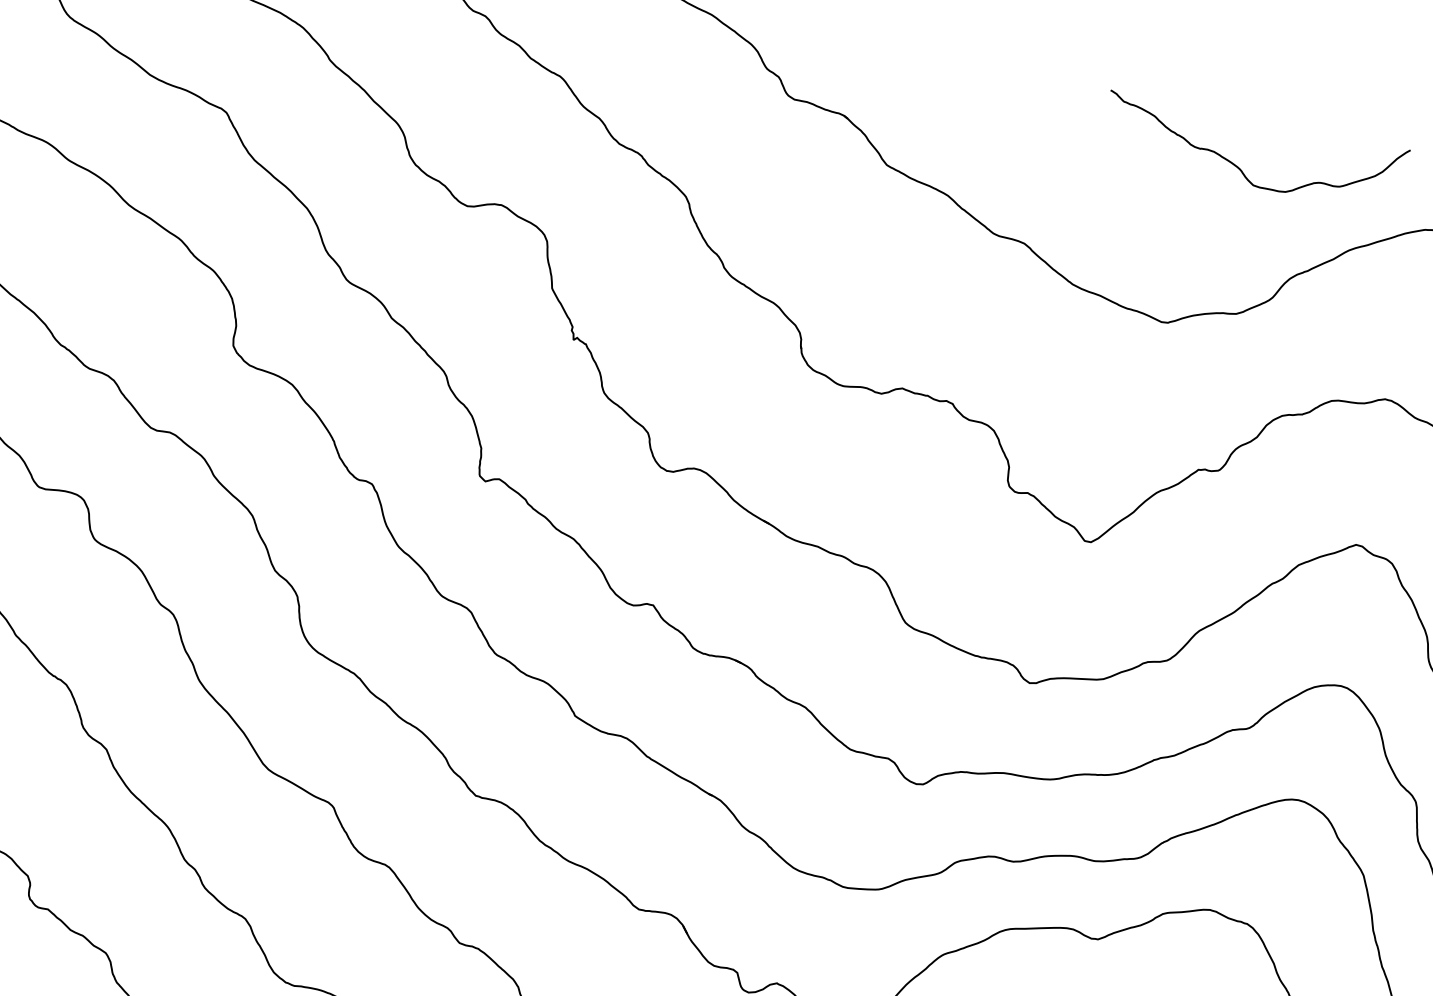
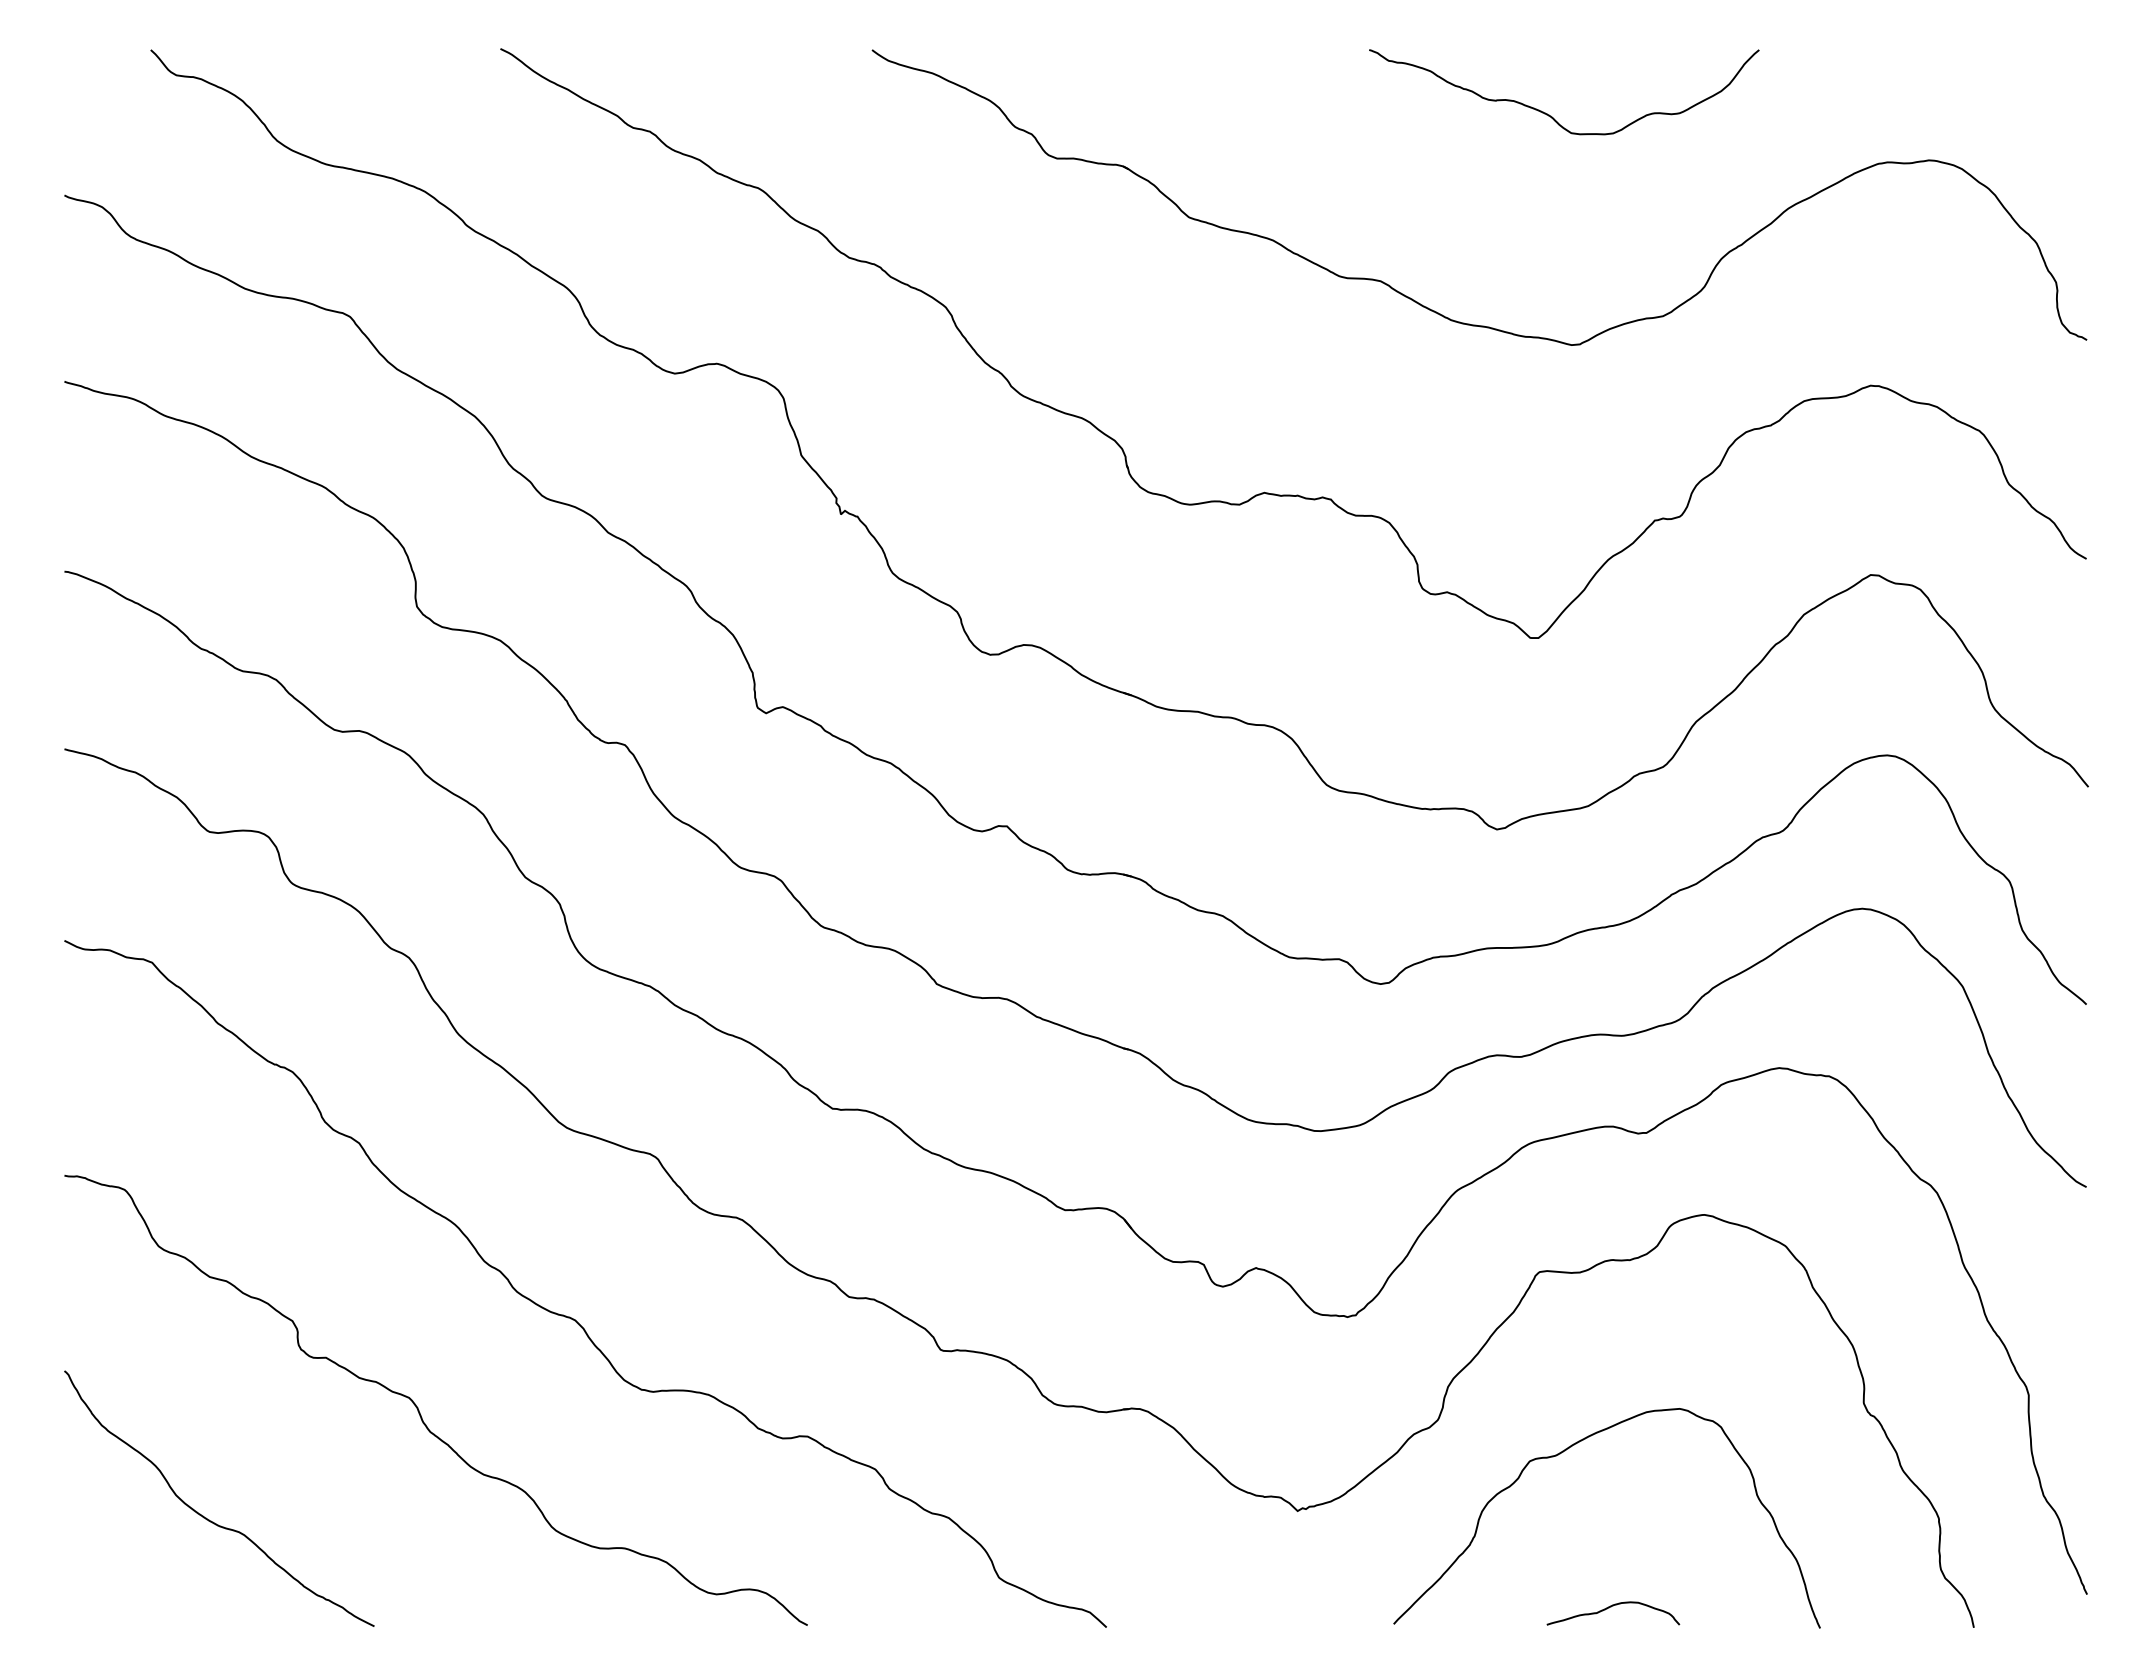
curve: (1239, 167) -> (1549, 114), moved

